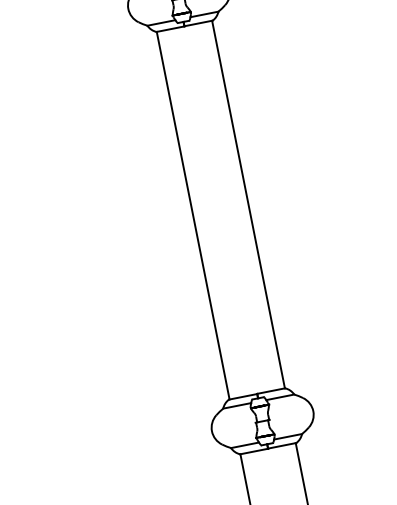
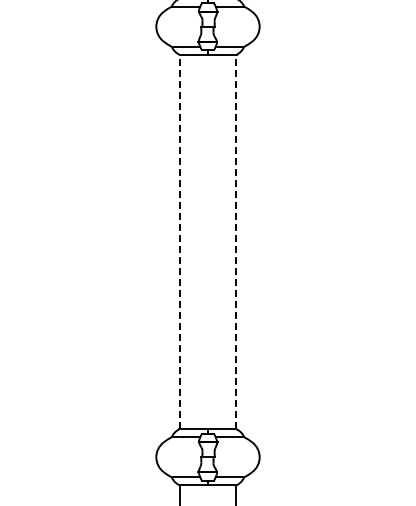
line: (248, 204) -> (236, 241), solid -> dashed
line: (192, 215) -> (179, 241), solid -> dashed

